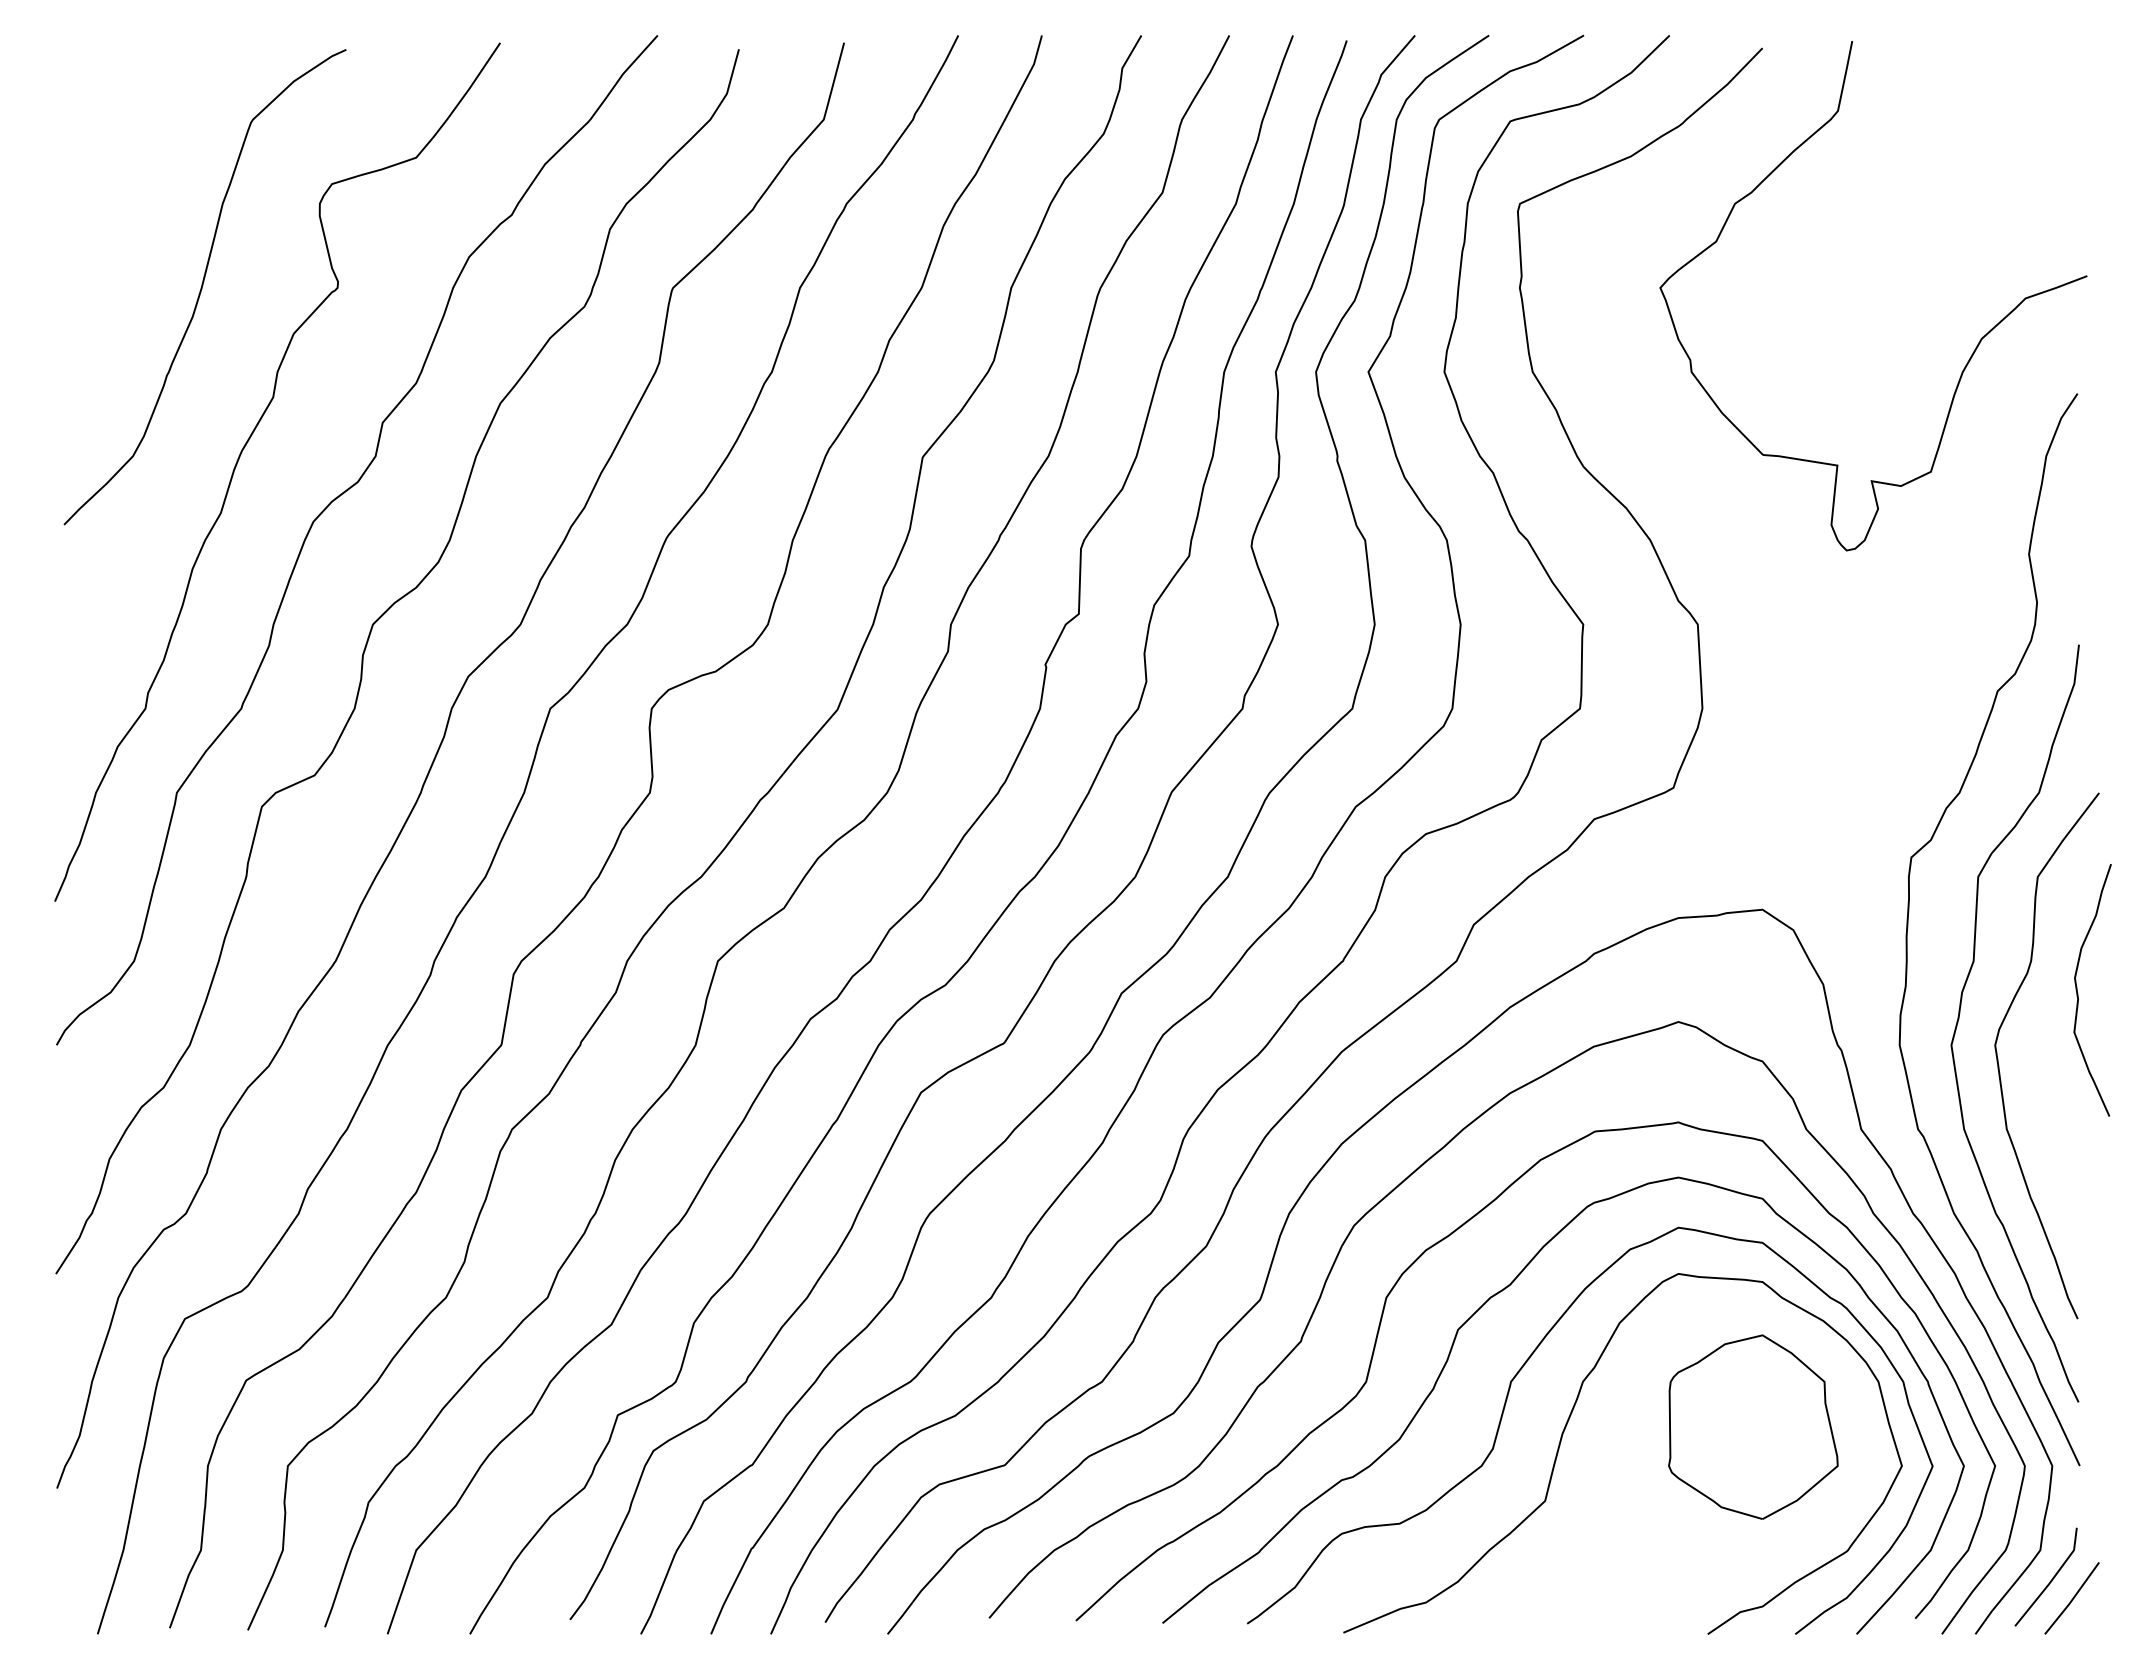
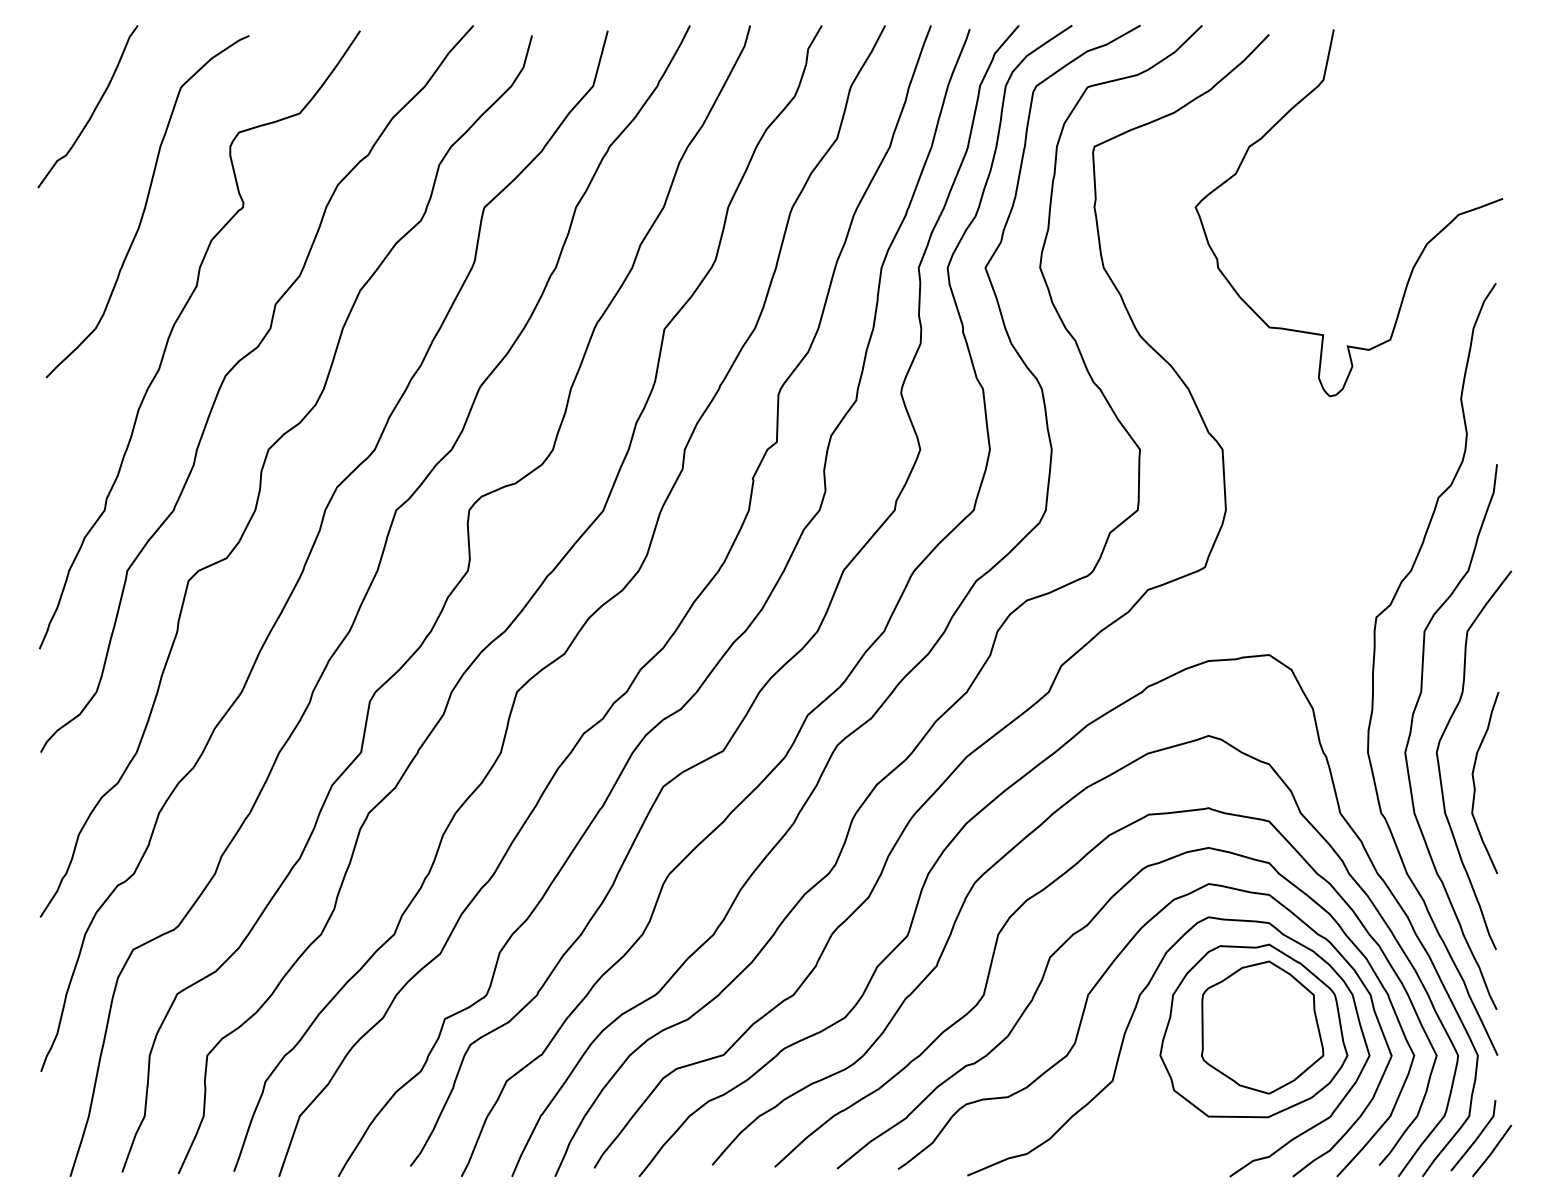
curve: (130, 152) -> (93, 109), added
curve: (2078, 993) -> (1475, 785), moved
part: (1740, 1431) -> (1253, 1030), added

